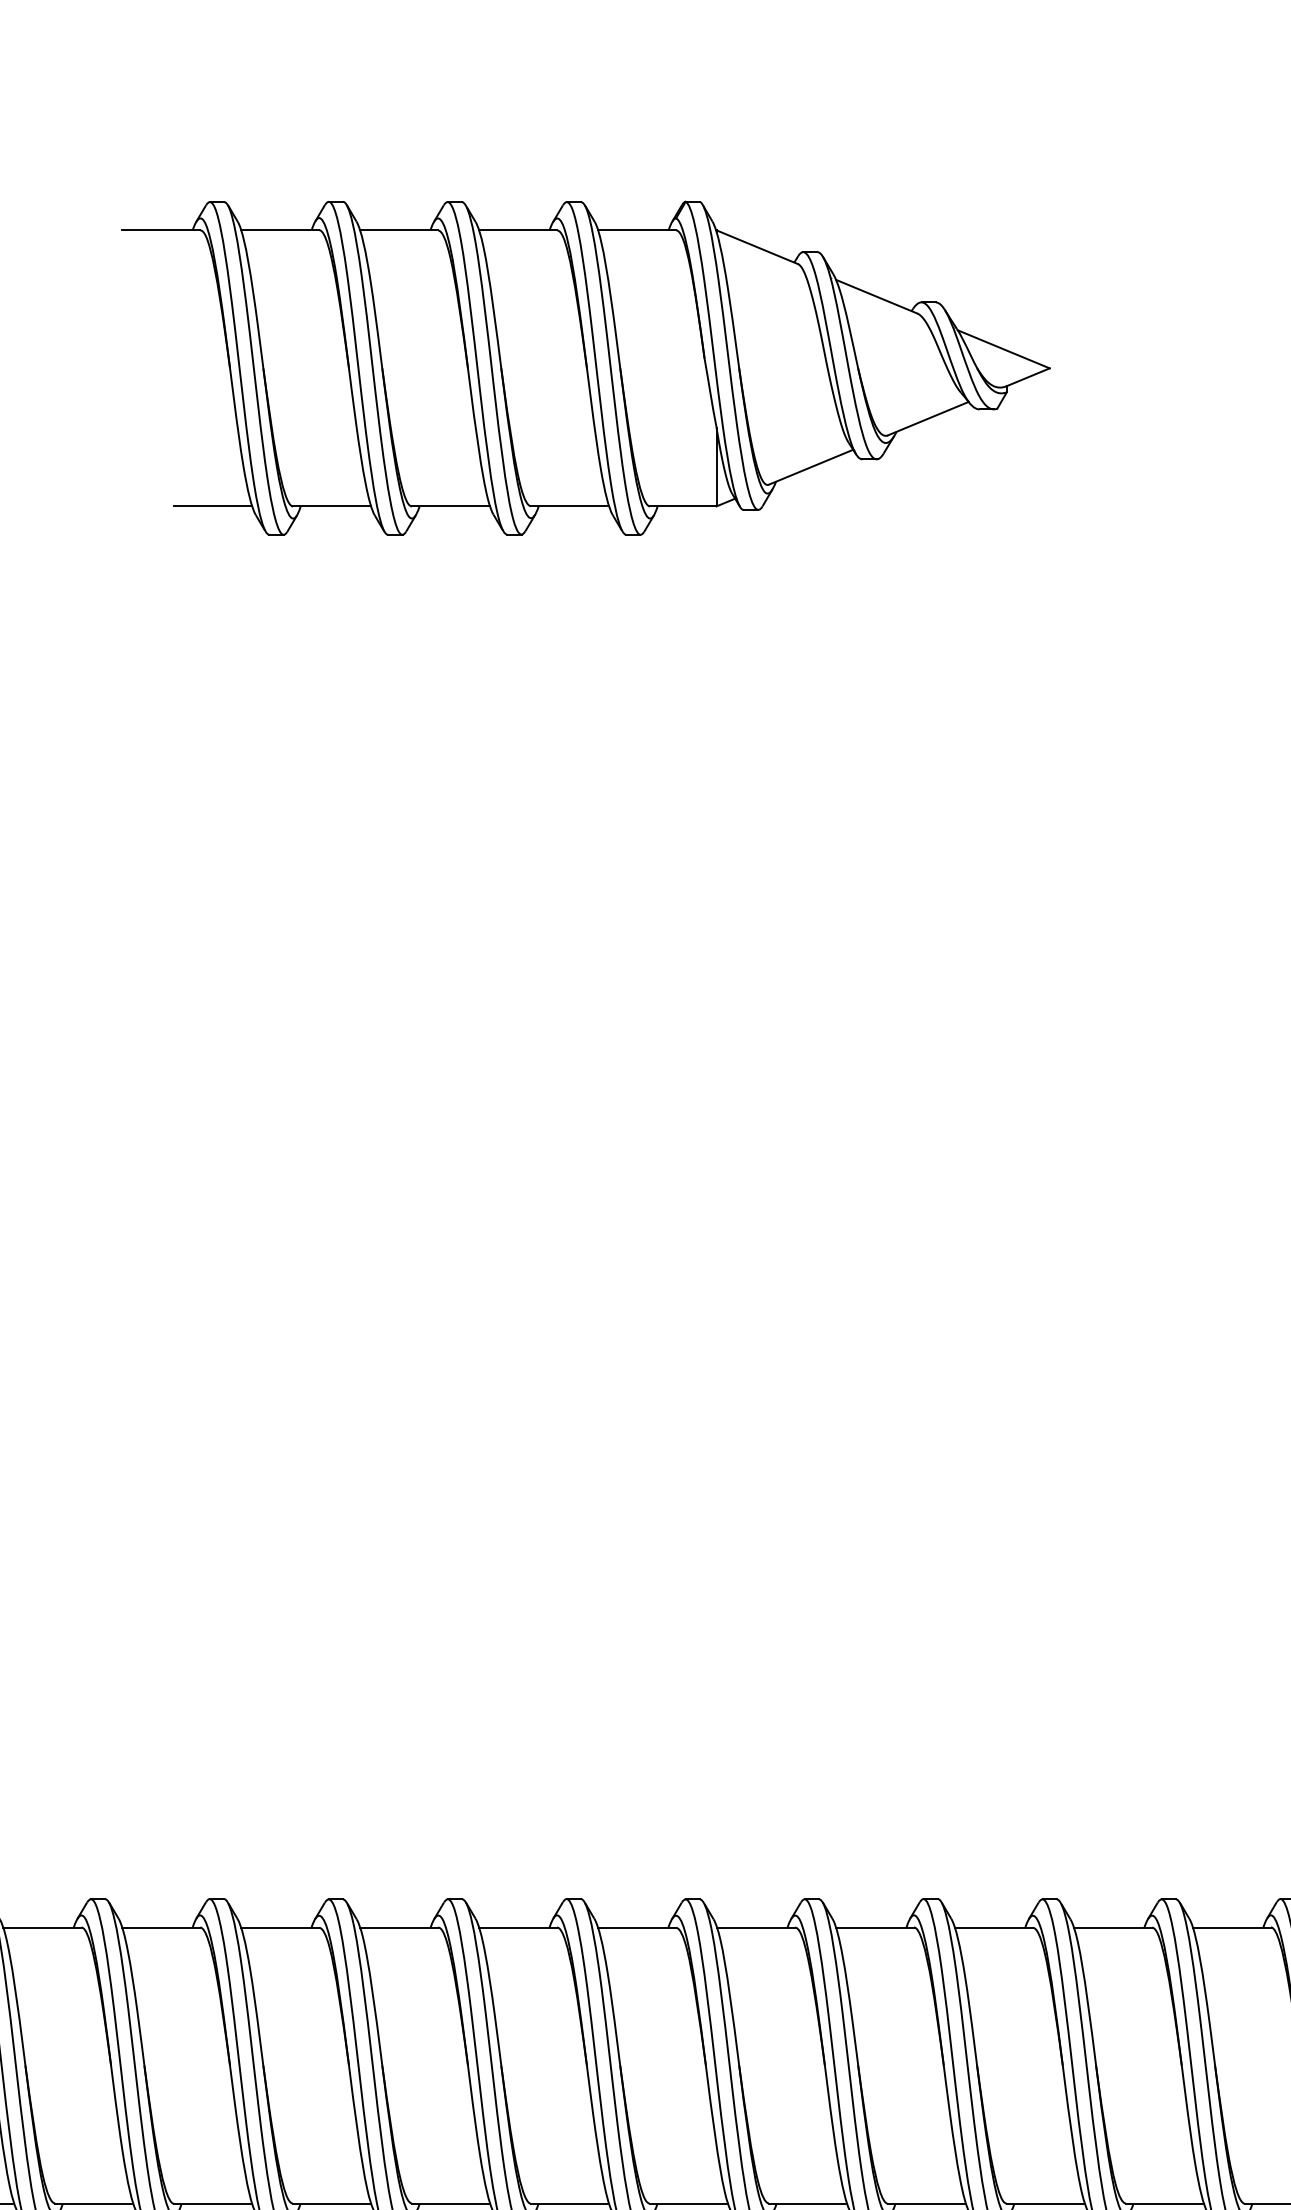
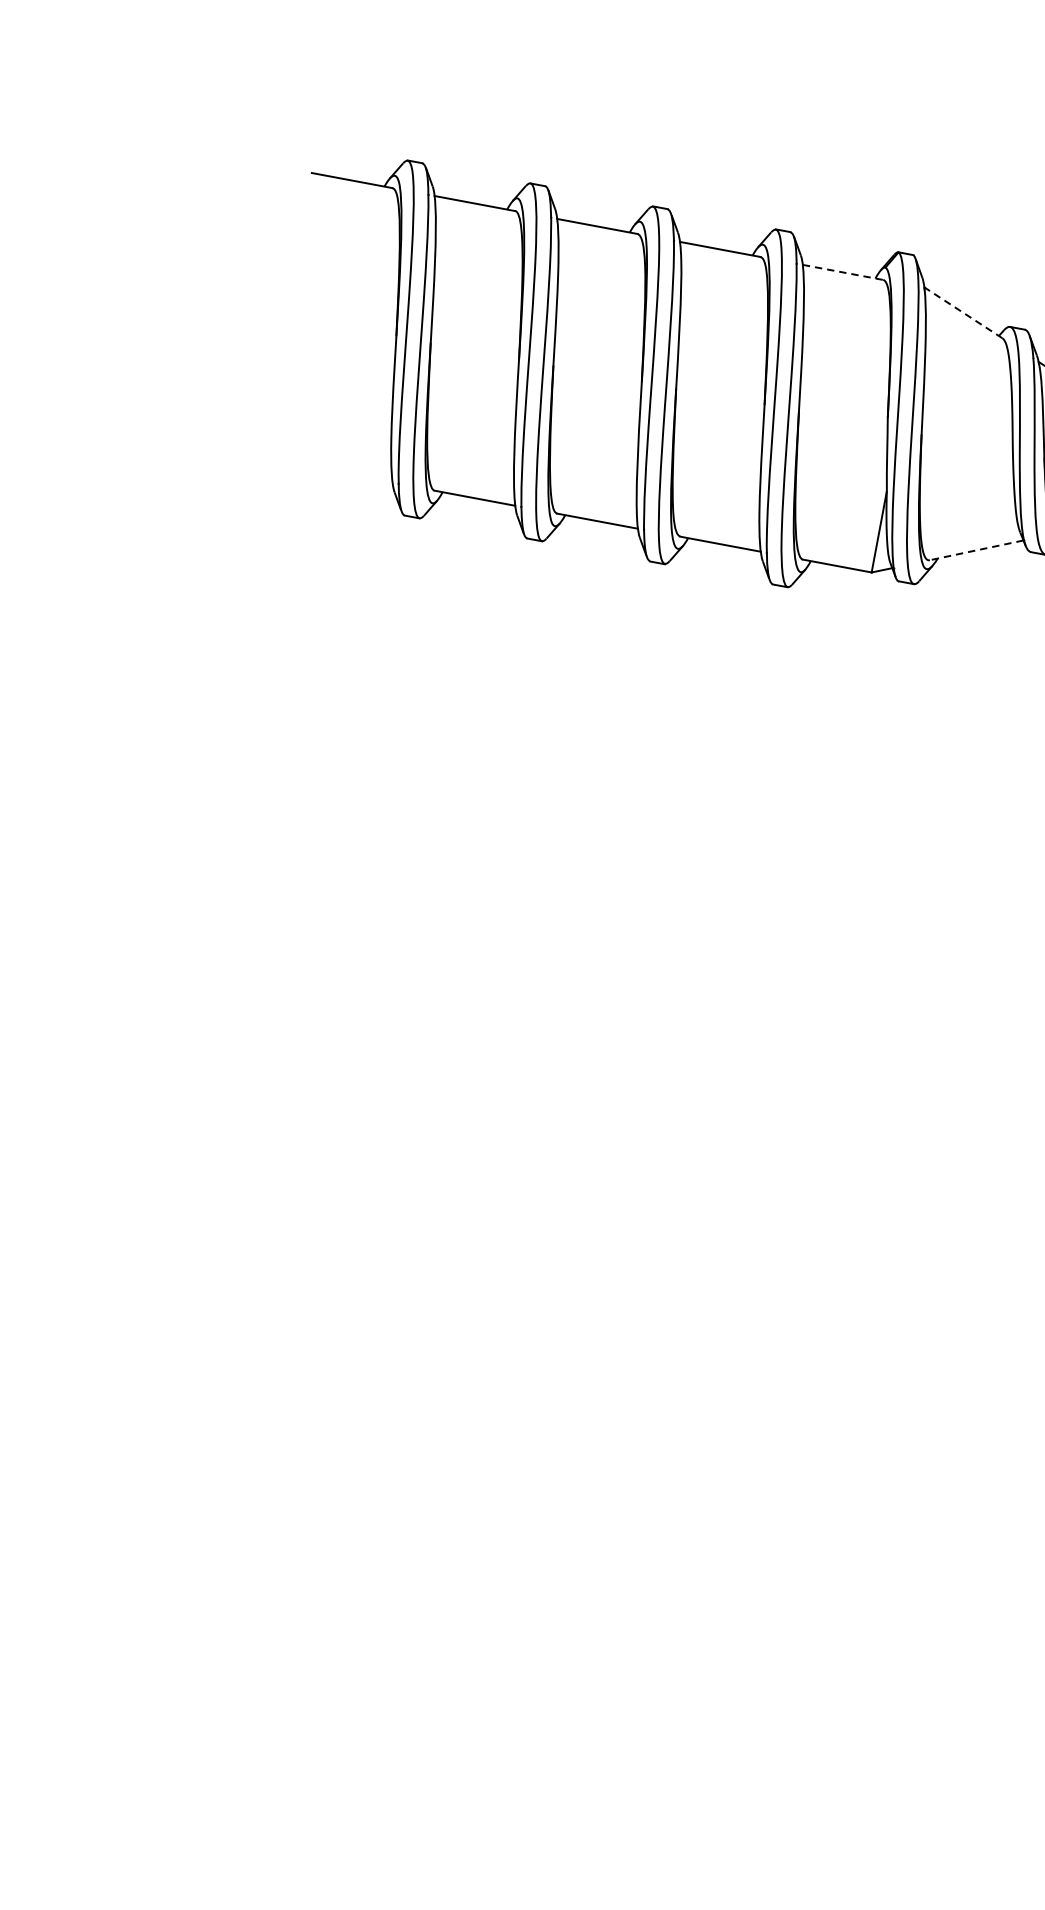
line: (637, 230) -> (843, 272), solid -> dashed
line: (756, 247) -> (962, 313), solid -> dashed
line: (811, 467) -> (977, 550), solid -> dashed
line: (213, 506) -> (352, 475), removed

